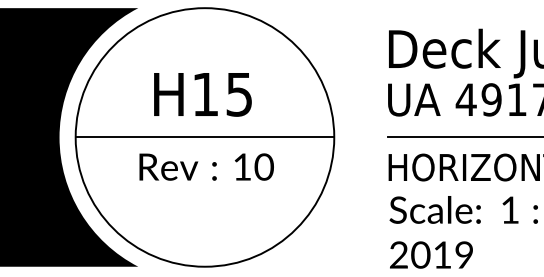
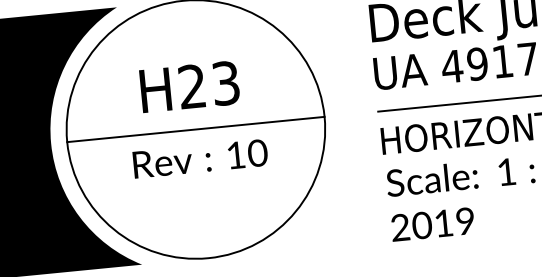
text: (222, 94) -> (209, 85), H15 -> H23

